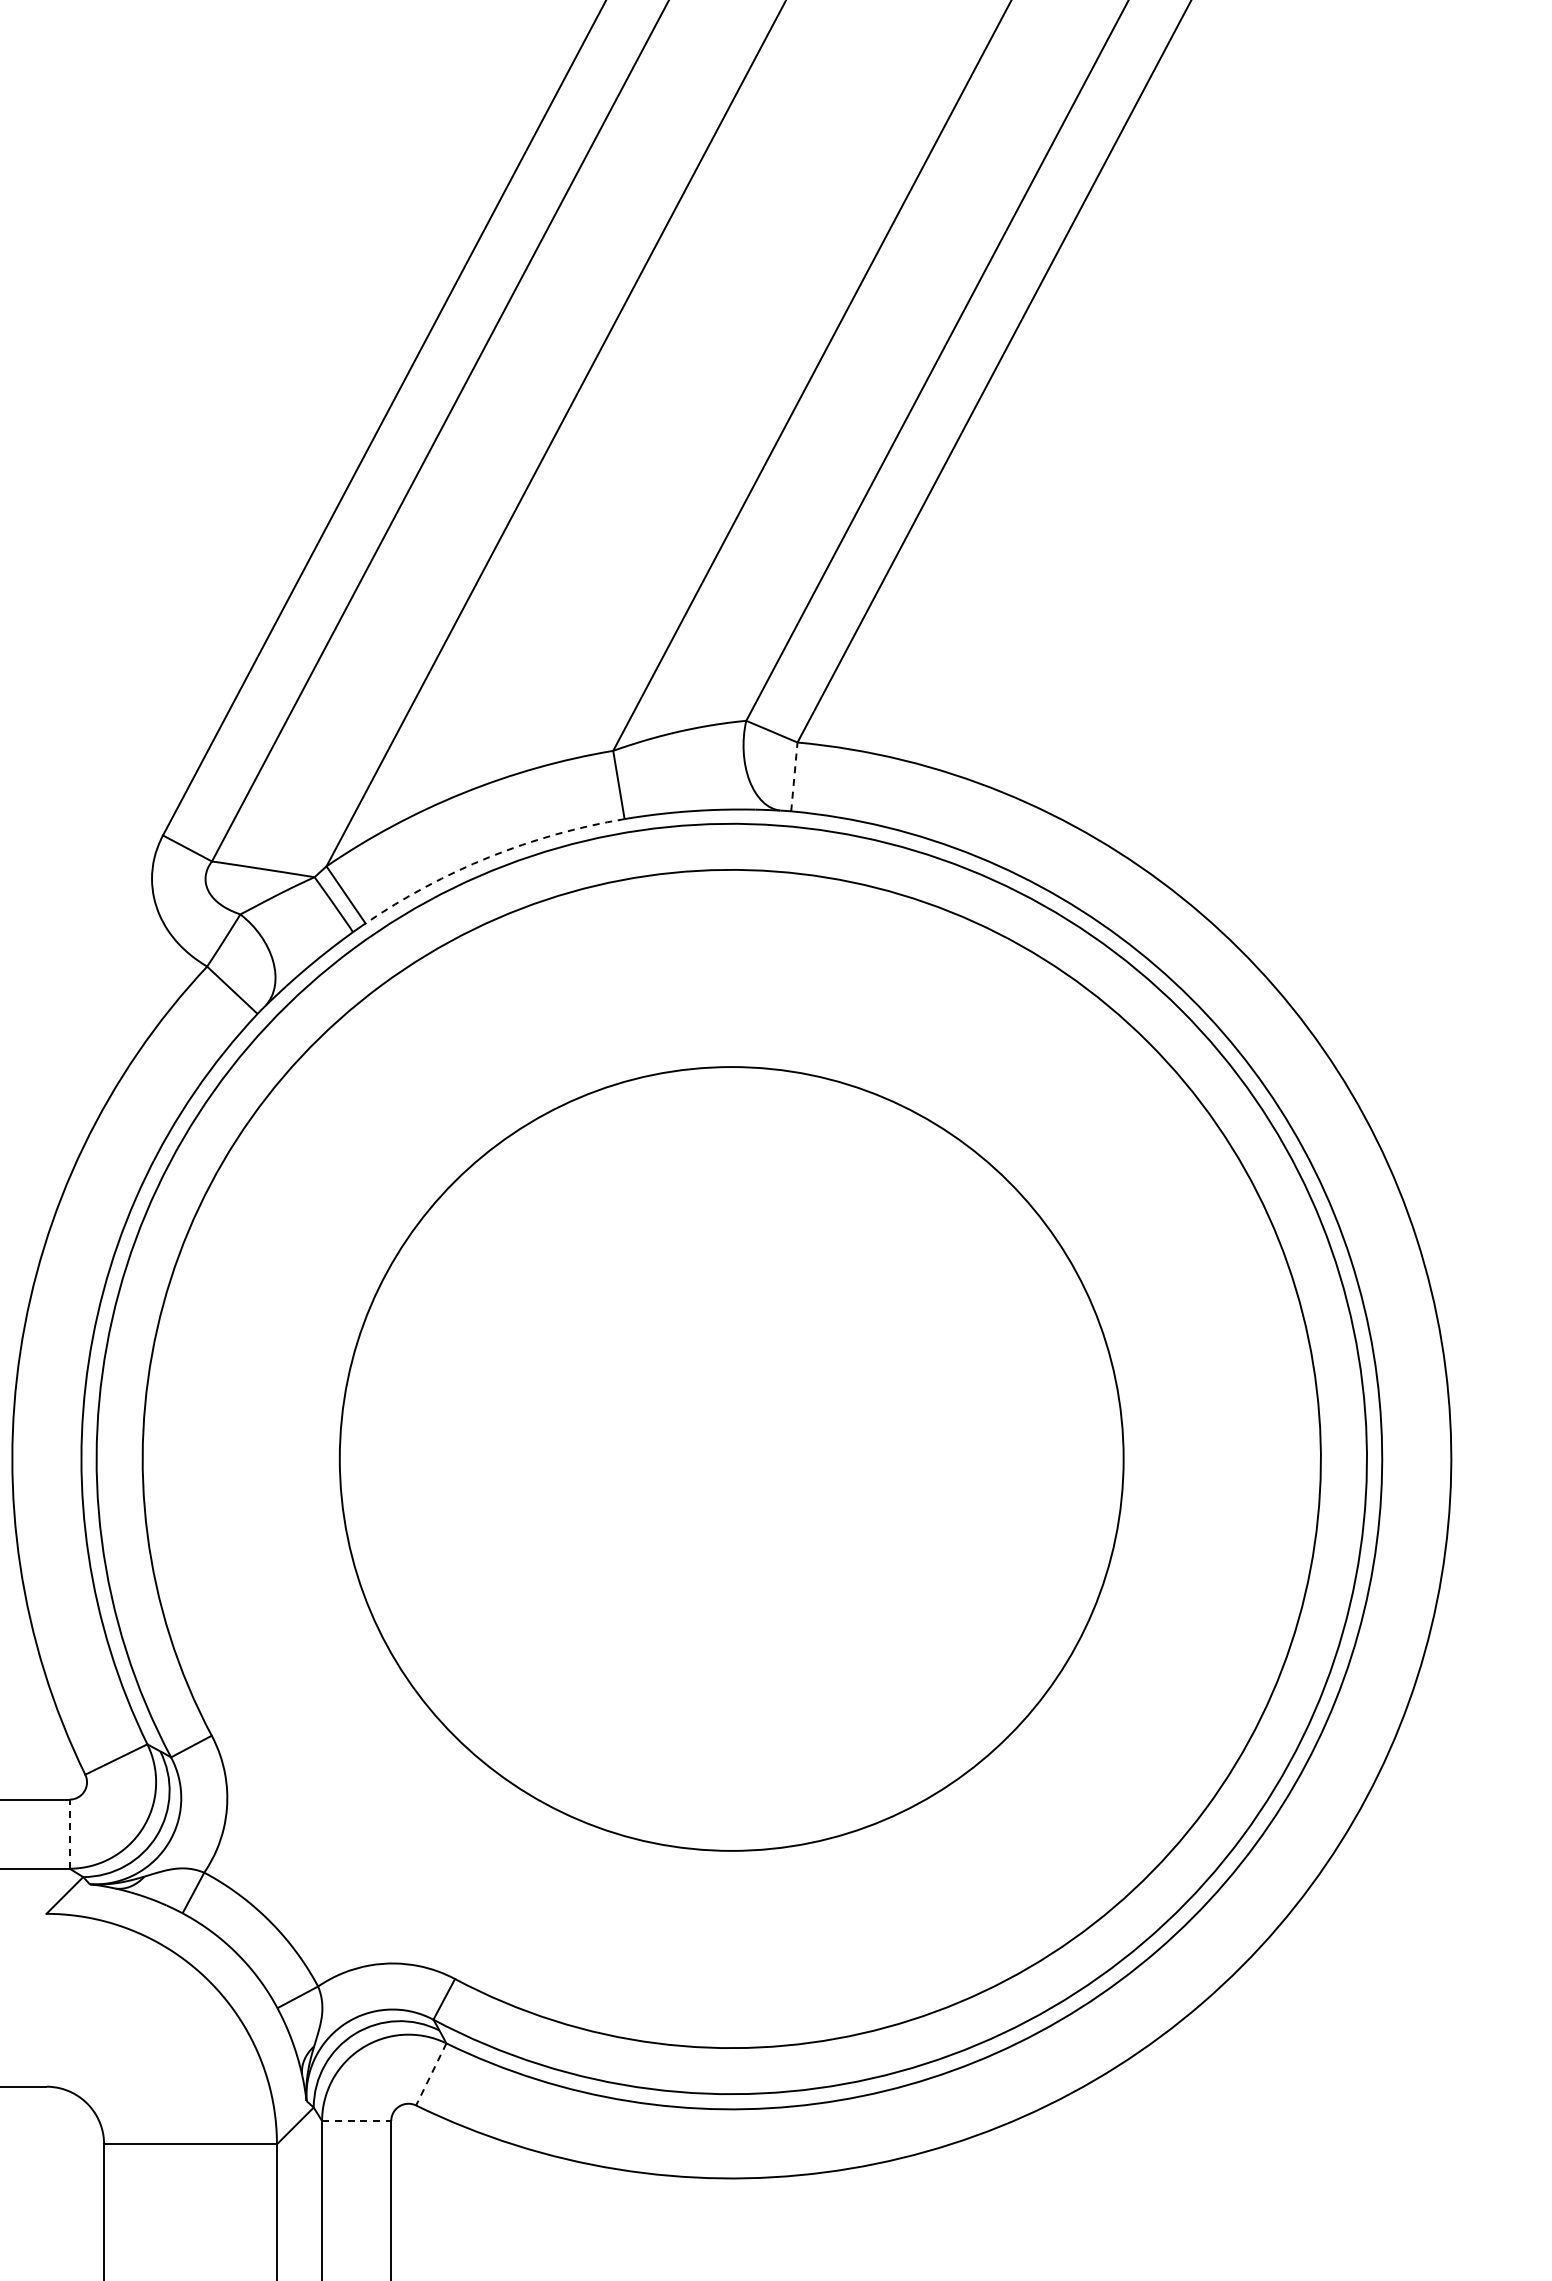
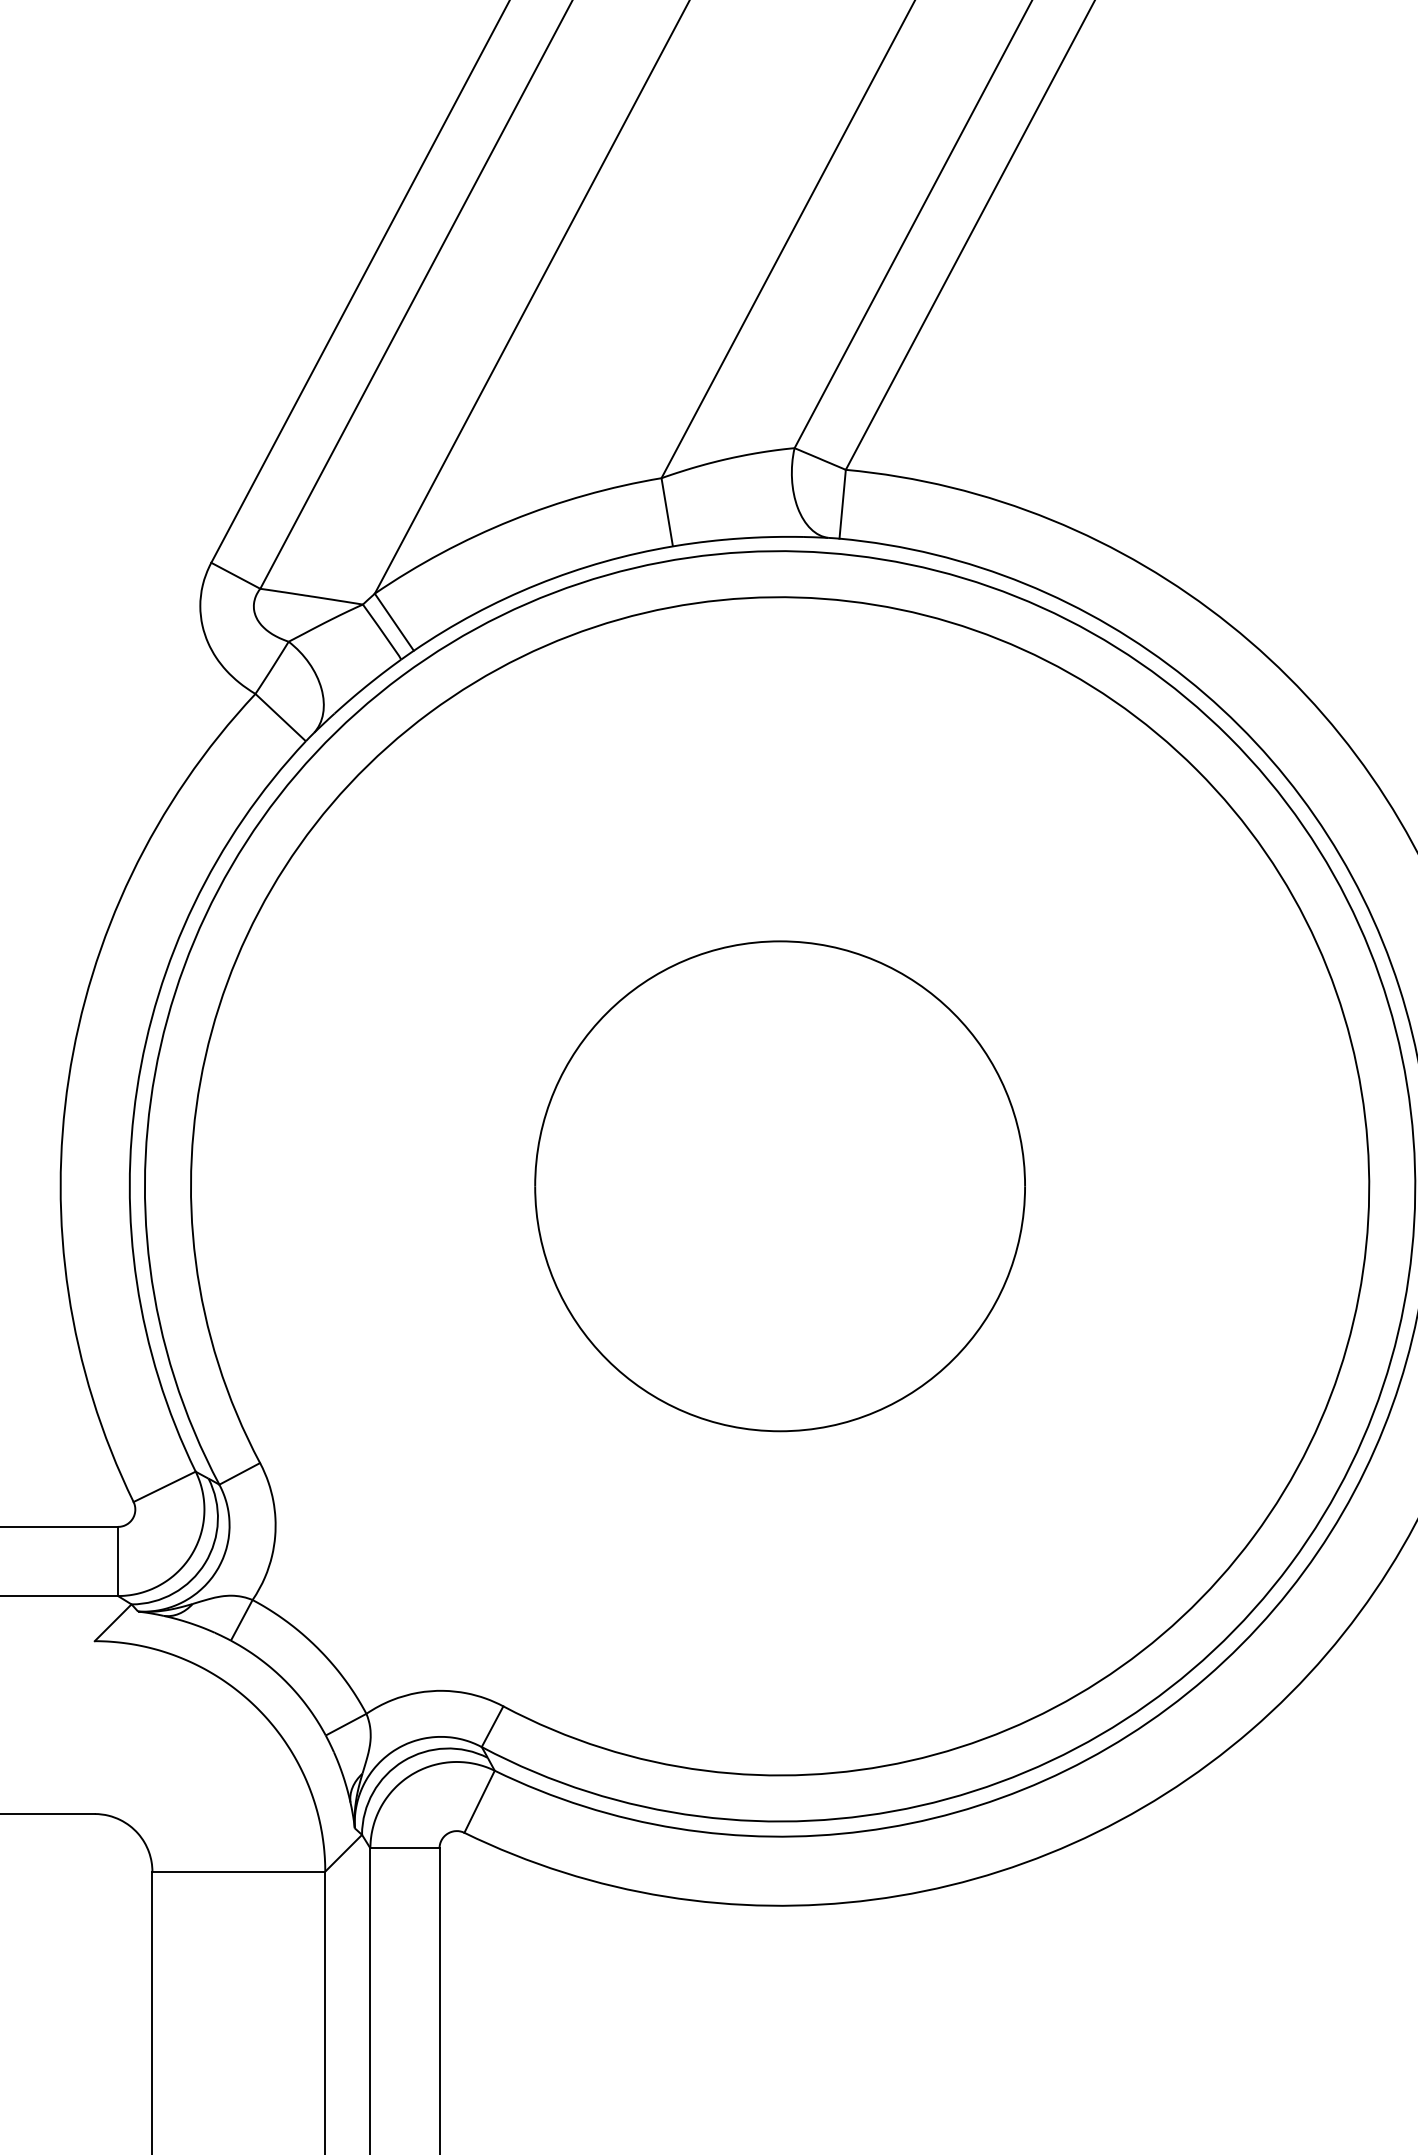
line: (794, 776) -> (842, 503), dashed -> solid
arc: (489, 857) -> (537, 584), dashed -> solid
part: (731, 1458) -> (779, 1185), size x0.62
line: (69, 1834) -> (117, 1561), dashed -> solid
line: (431, 2074) -> (479, 1801), dashed -> solid
line: (356, 2121) -> (404, 1848), dashed -> solid

